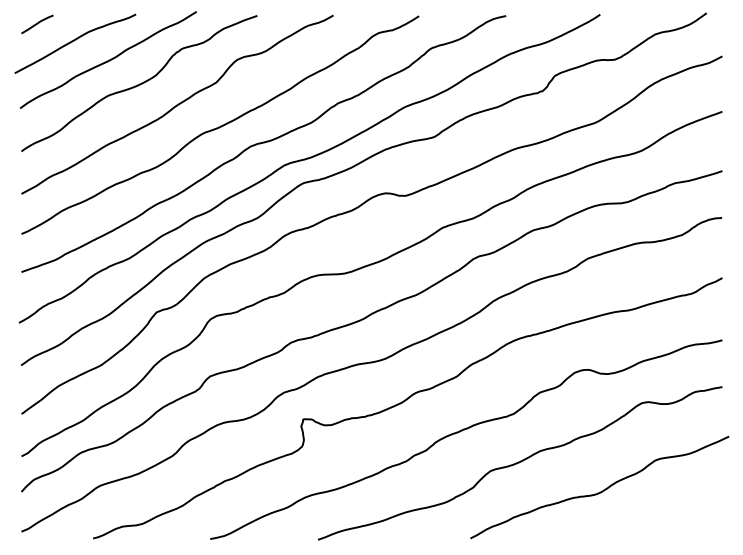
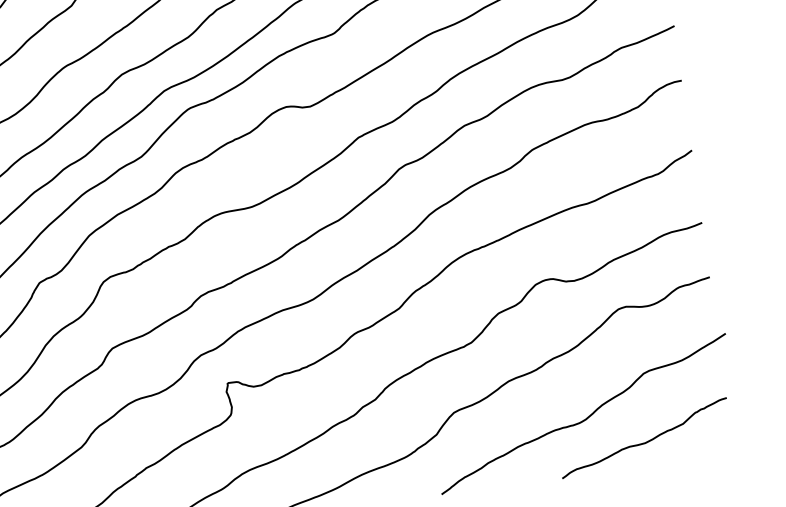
curve: (650, 517) -> (647, 440), added

